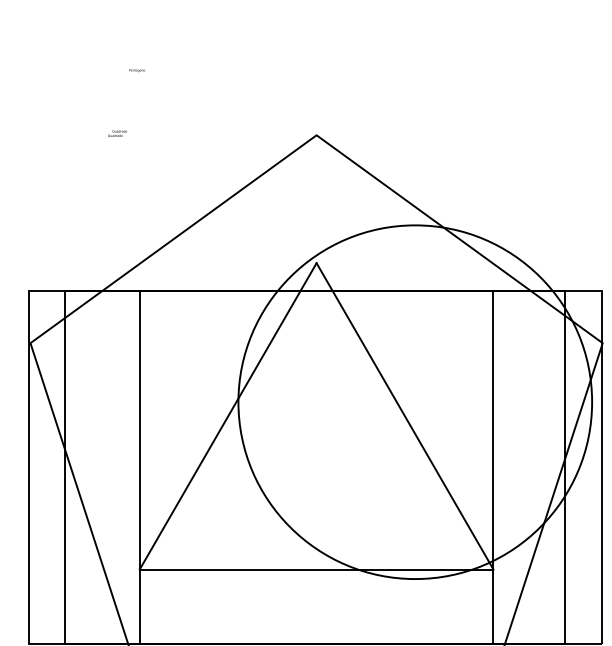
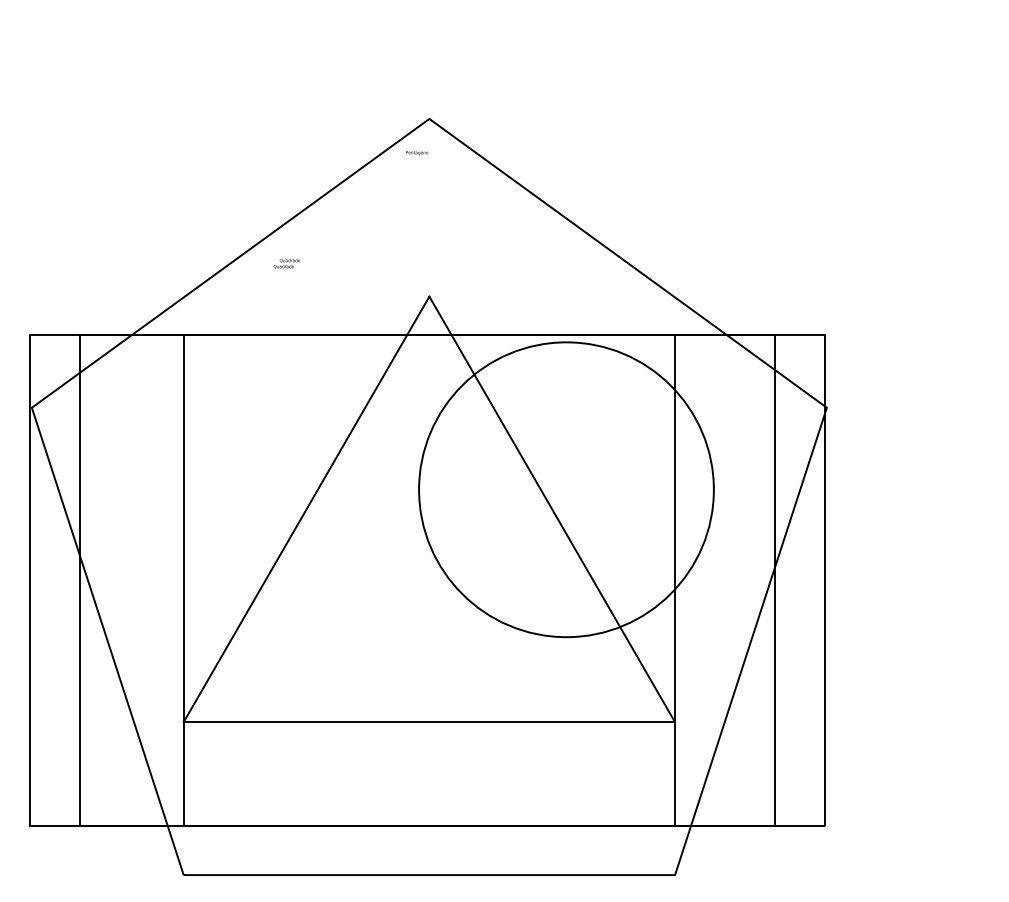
text: (137, 70) -> (417, 153), moved
text: (117, 133) -> (286, 263), moved
circle: (415, 402) -> (566, 489), size x0.6

